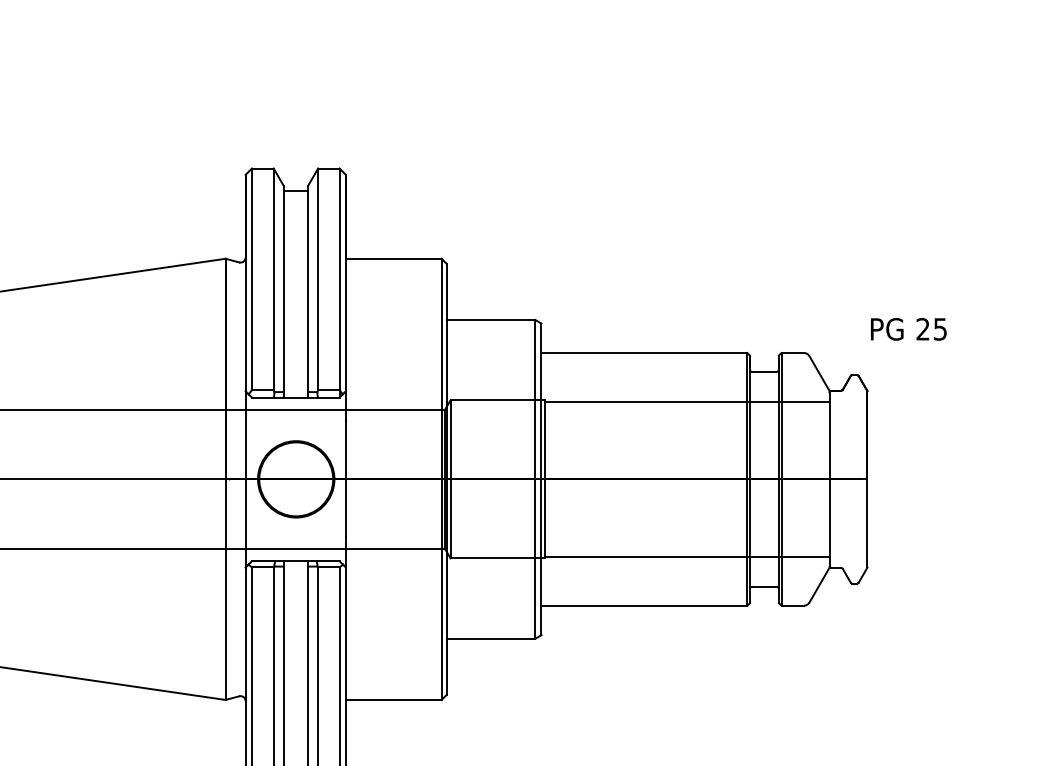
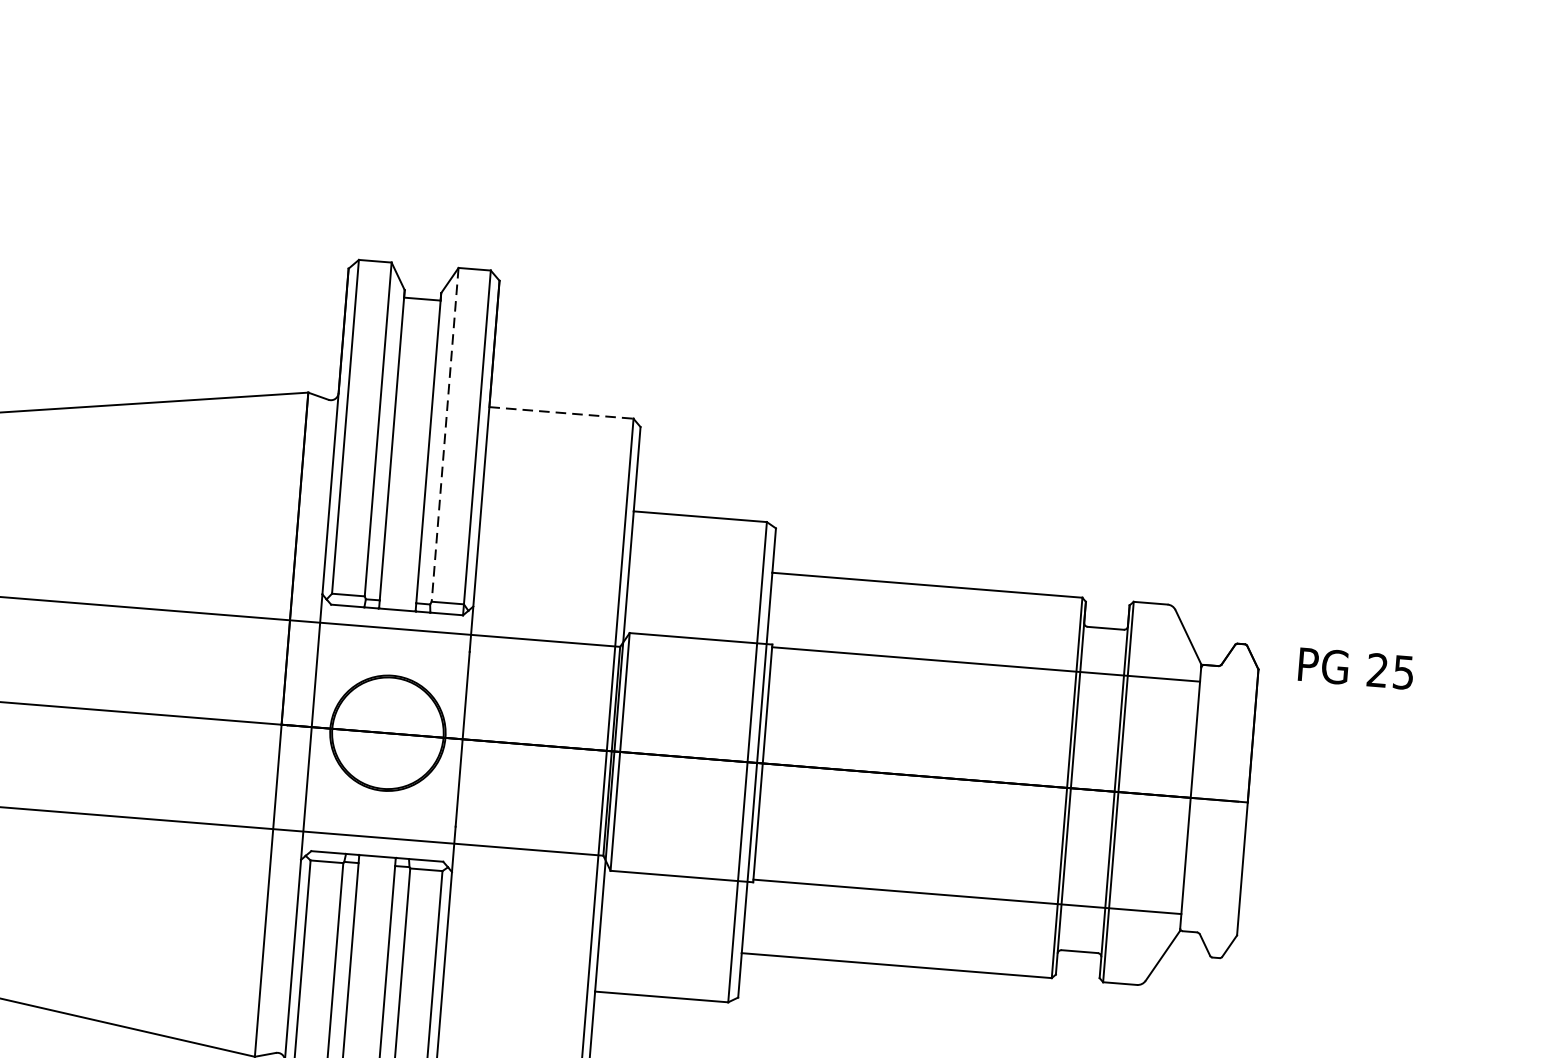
line: (393, 258) -> (561, 412), solid -> dashed
line: (318, 279) -> (445, 435), solid -> dashed
text: (908, 329) -> (1355, 668), moved

